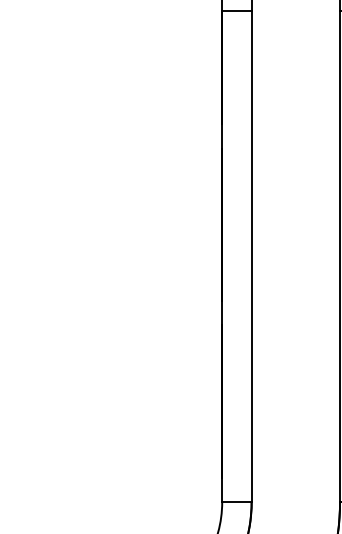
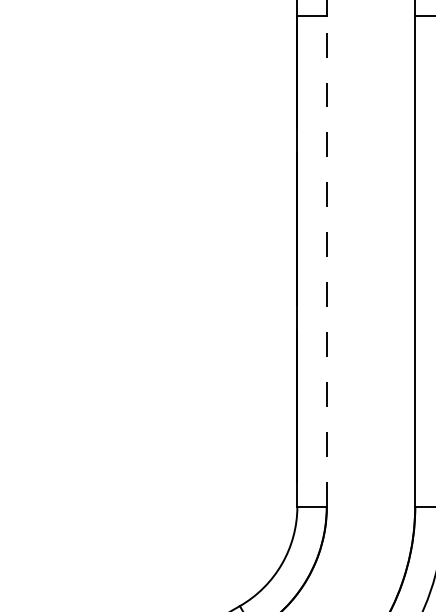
line: (251, 257) -> (326, 261), solid -> dashed

